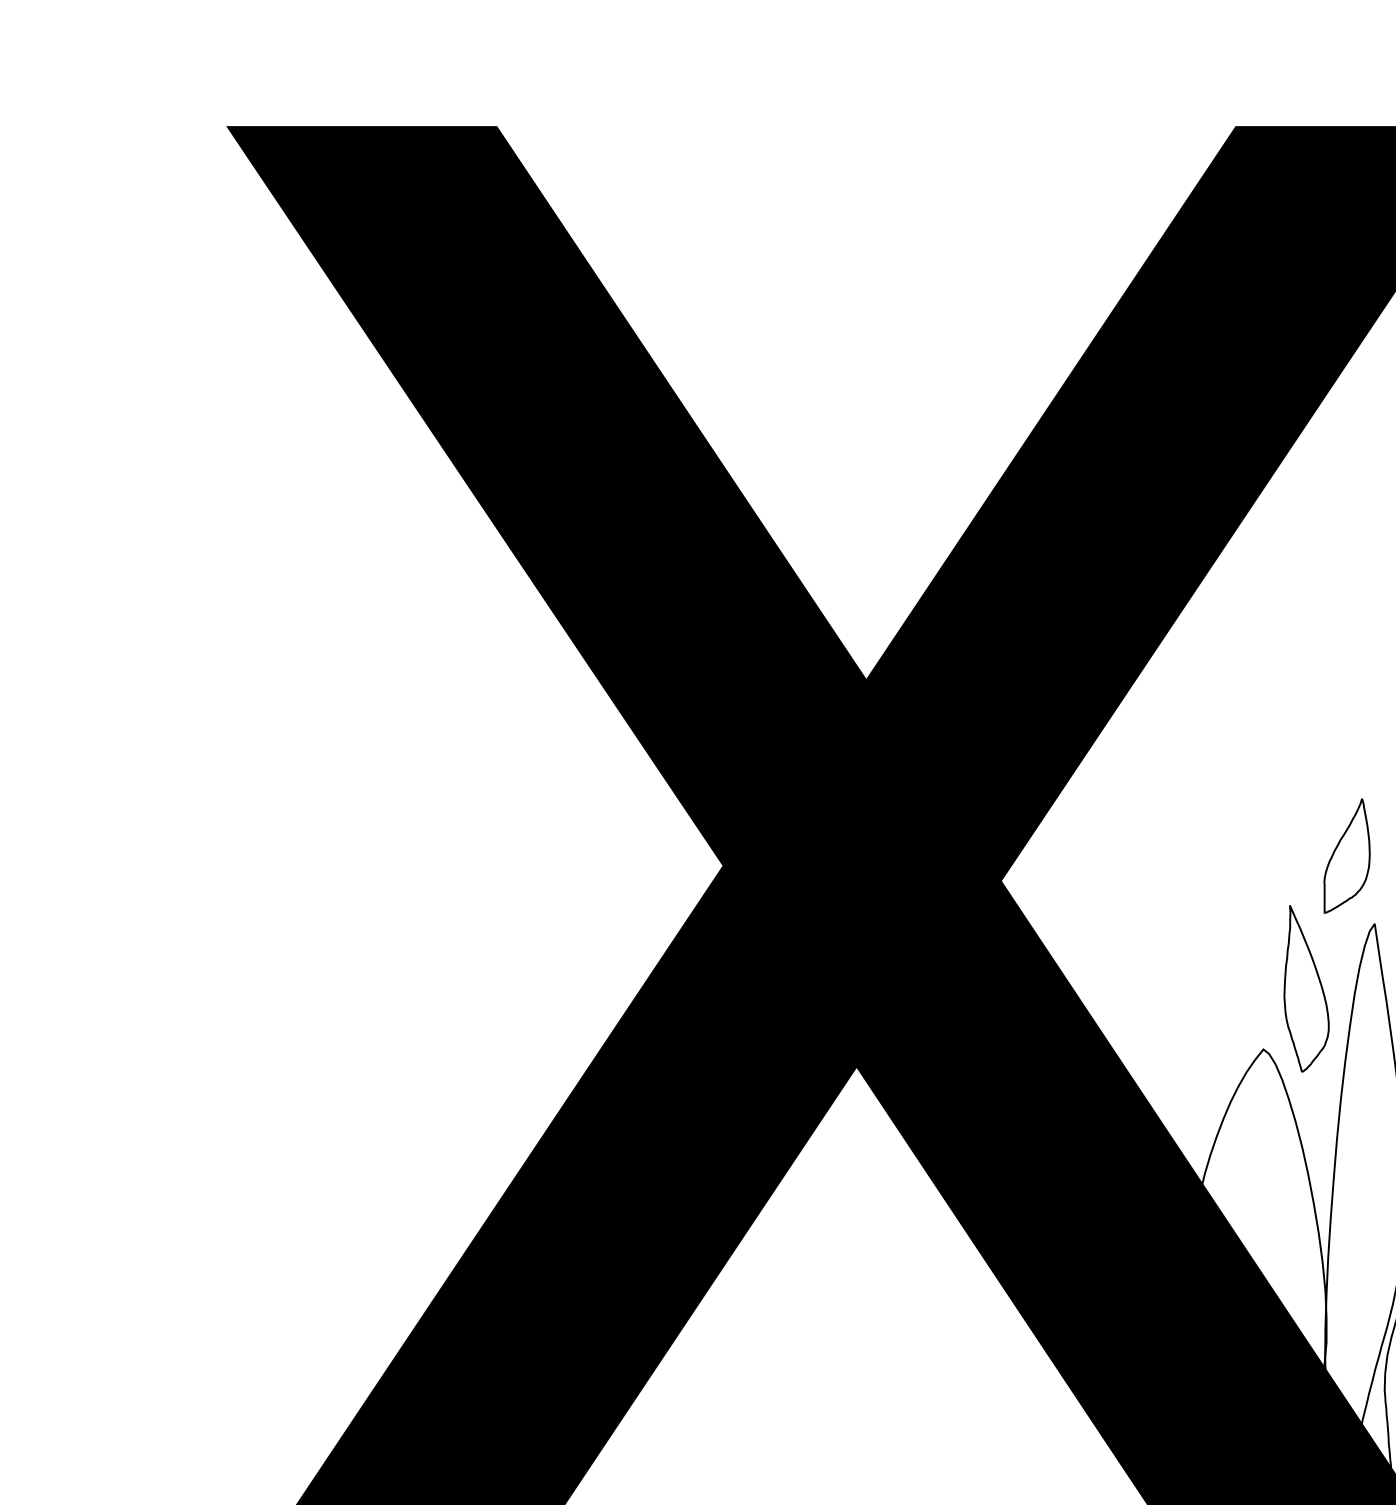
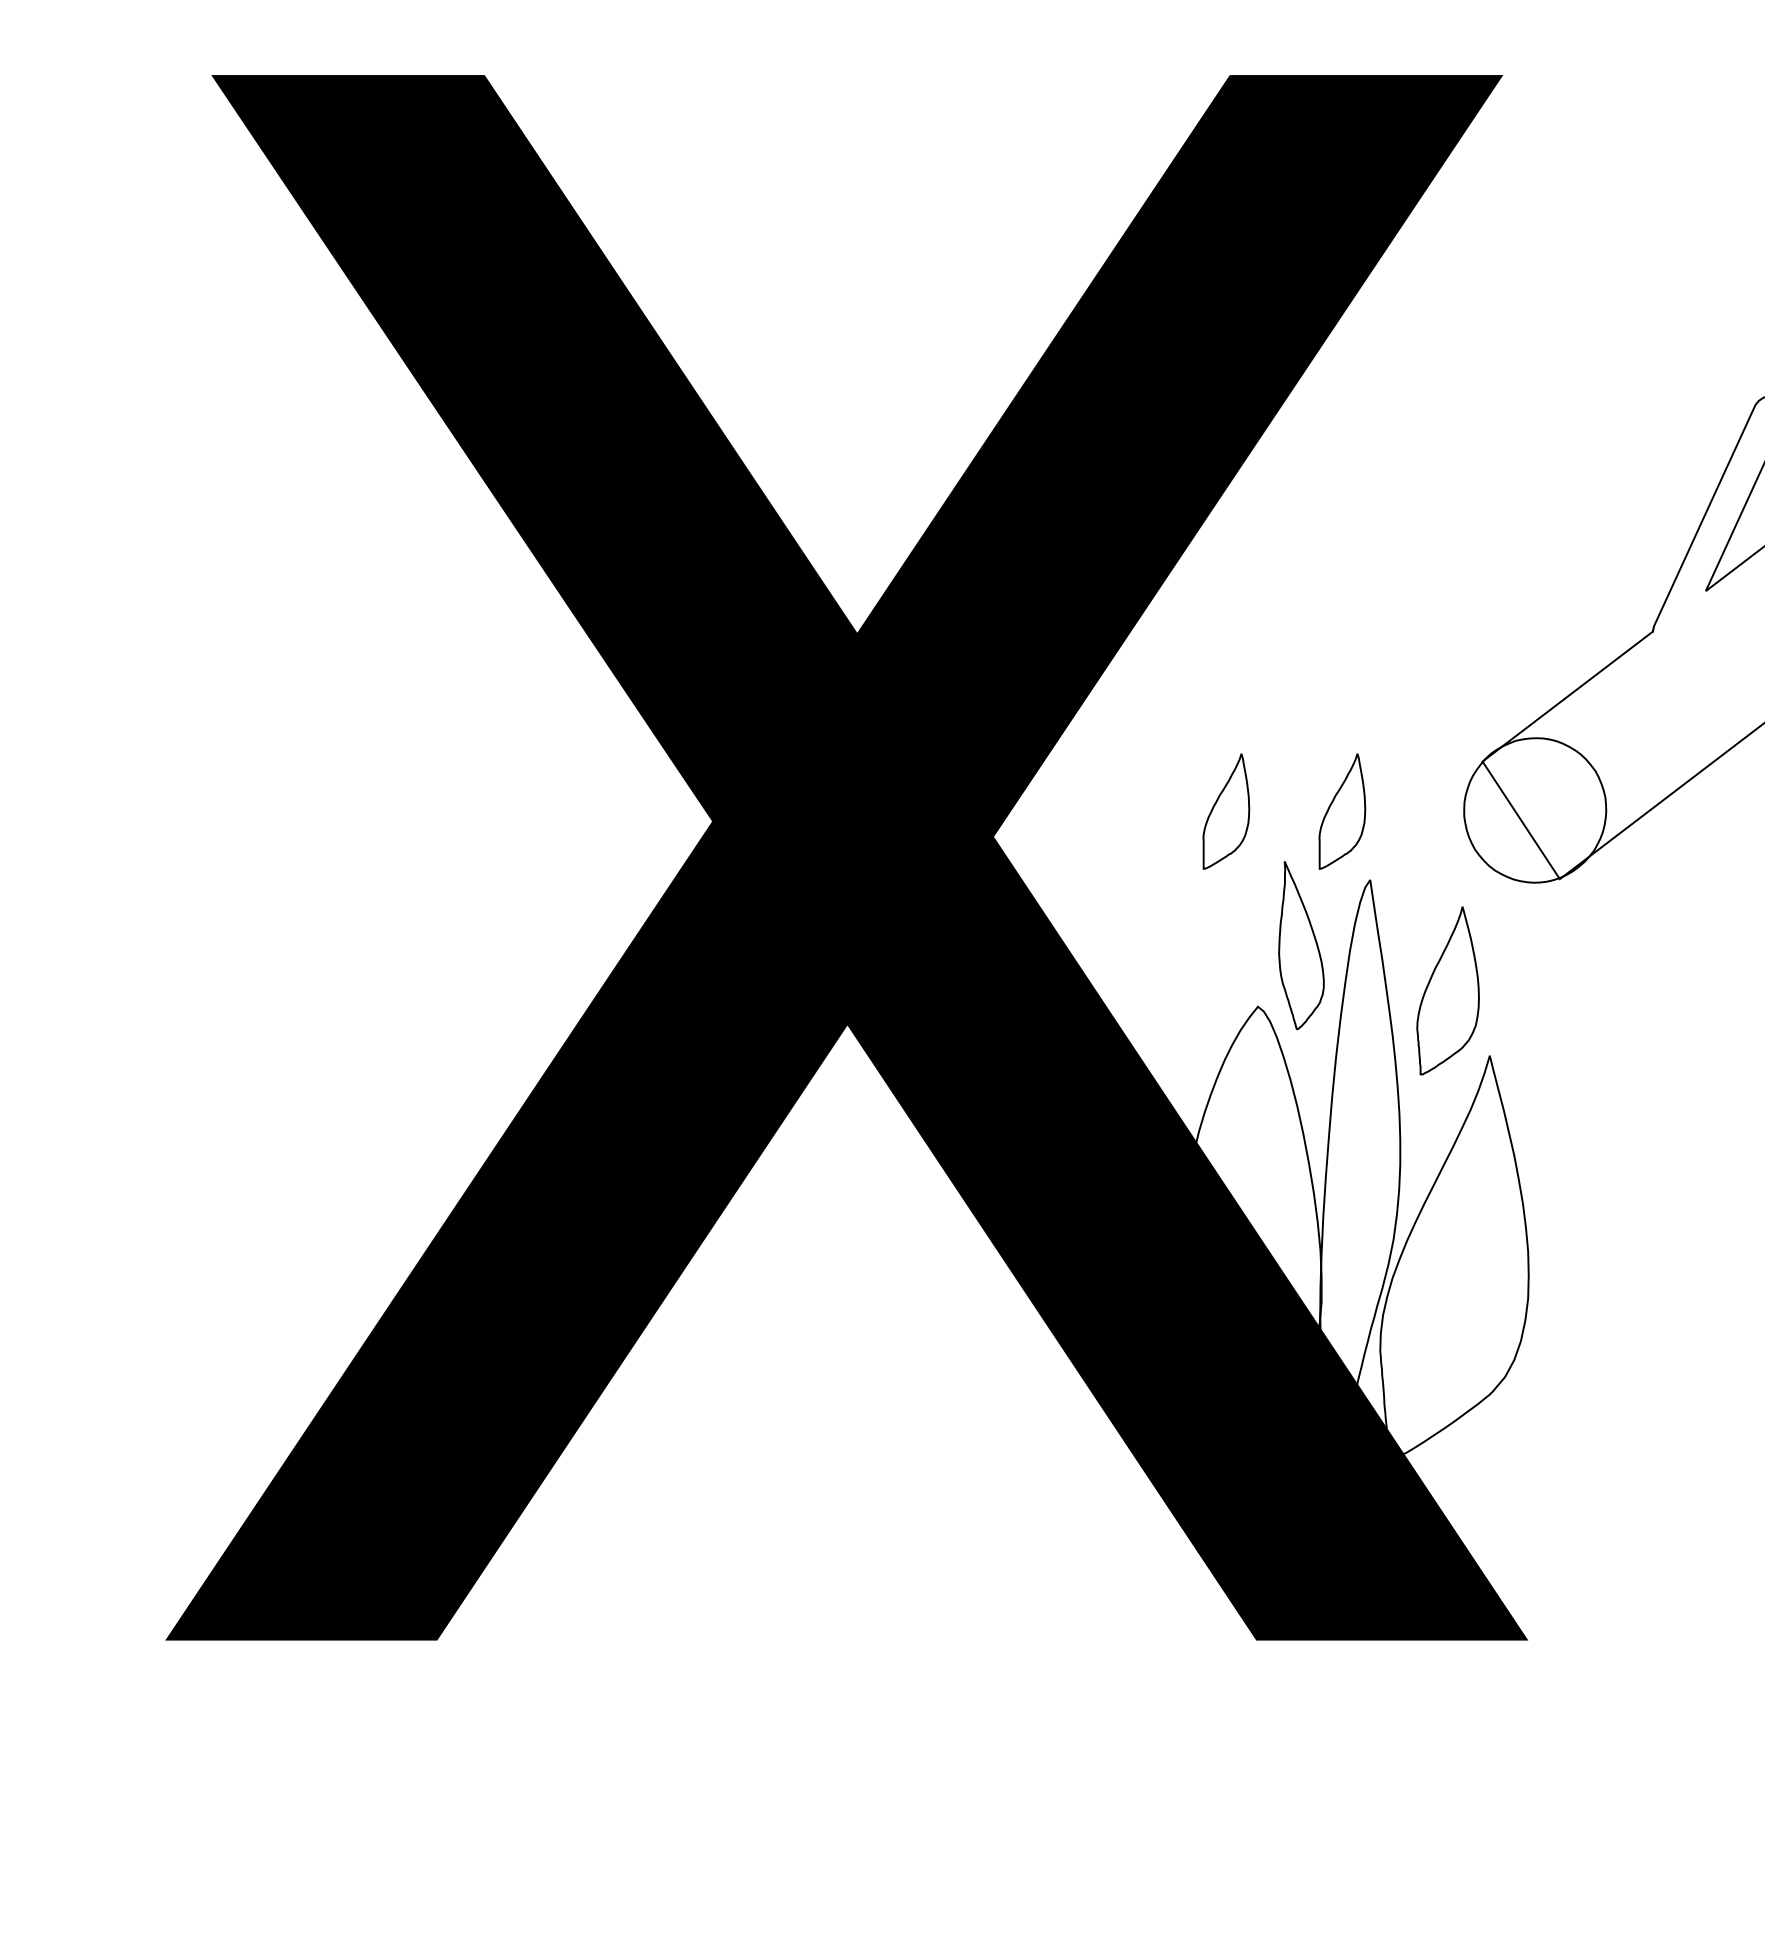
part: (1232, 855) -> (1226, 811), added

